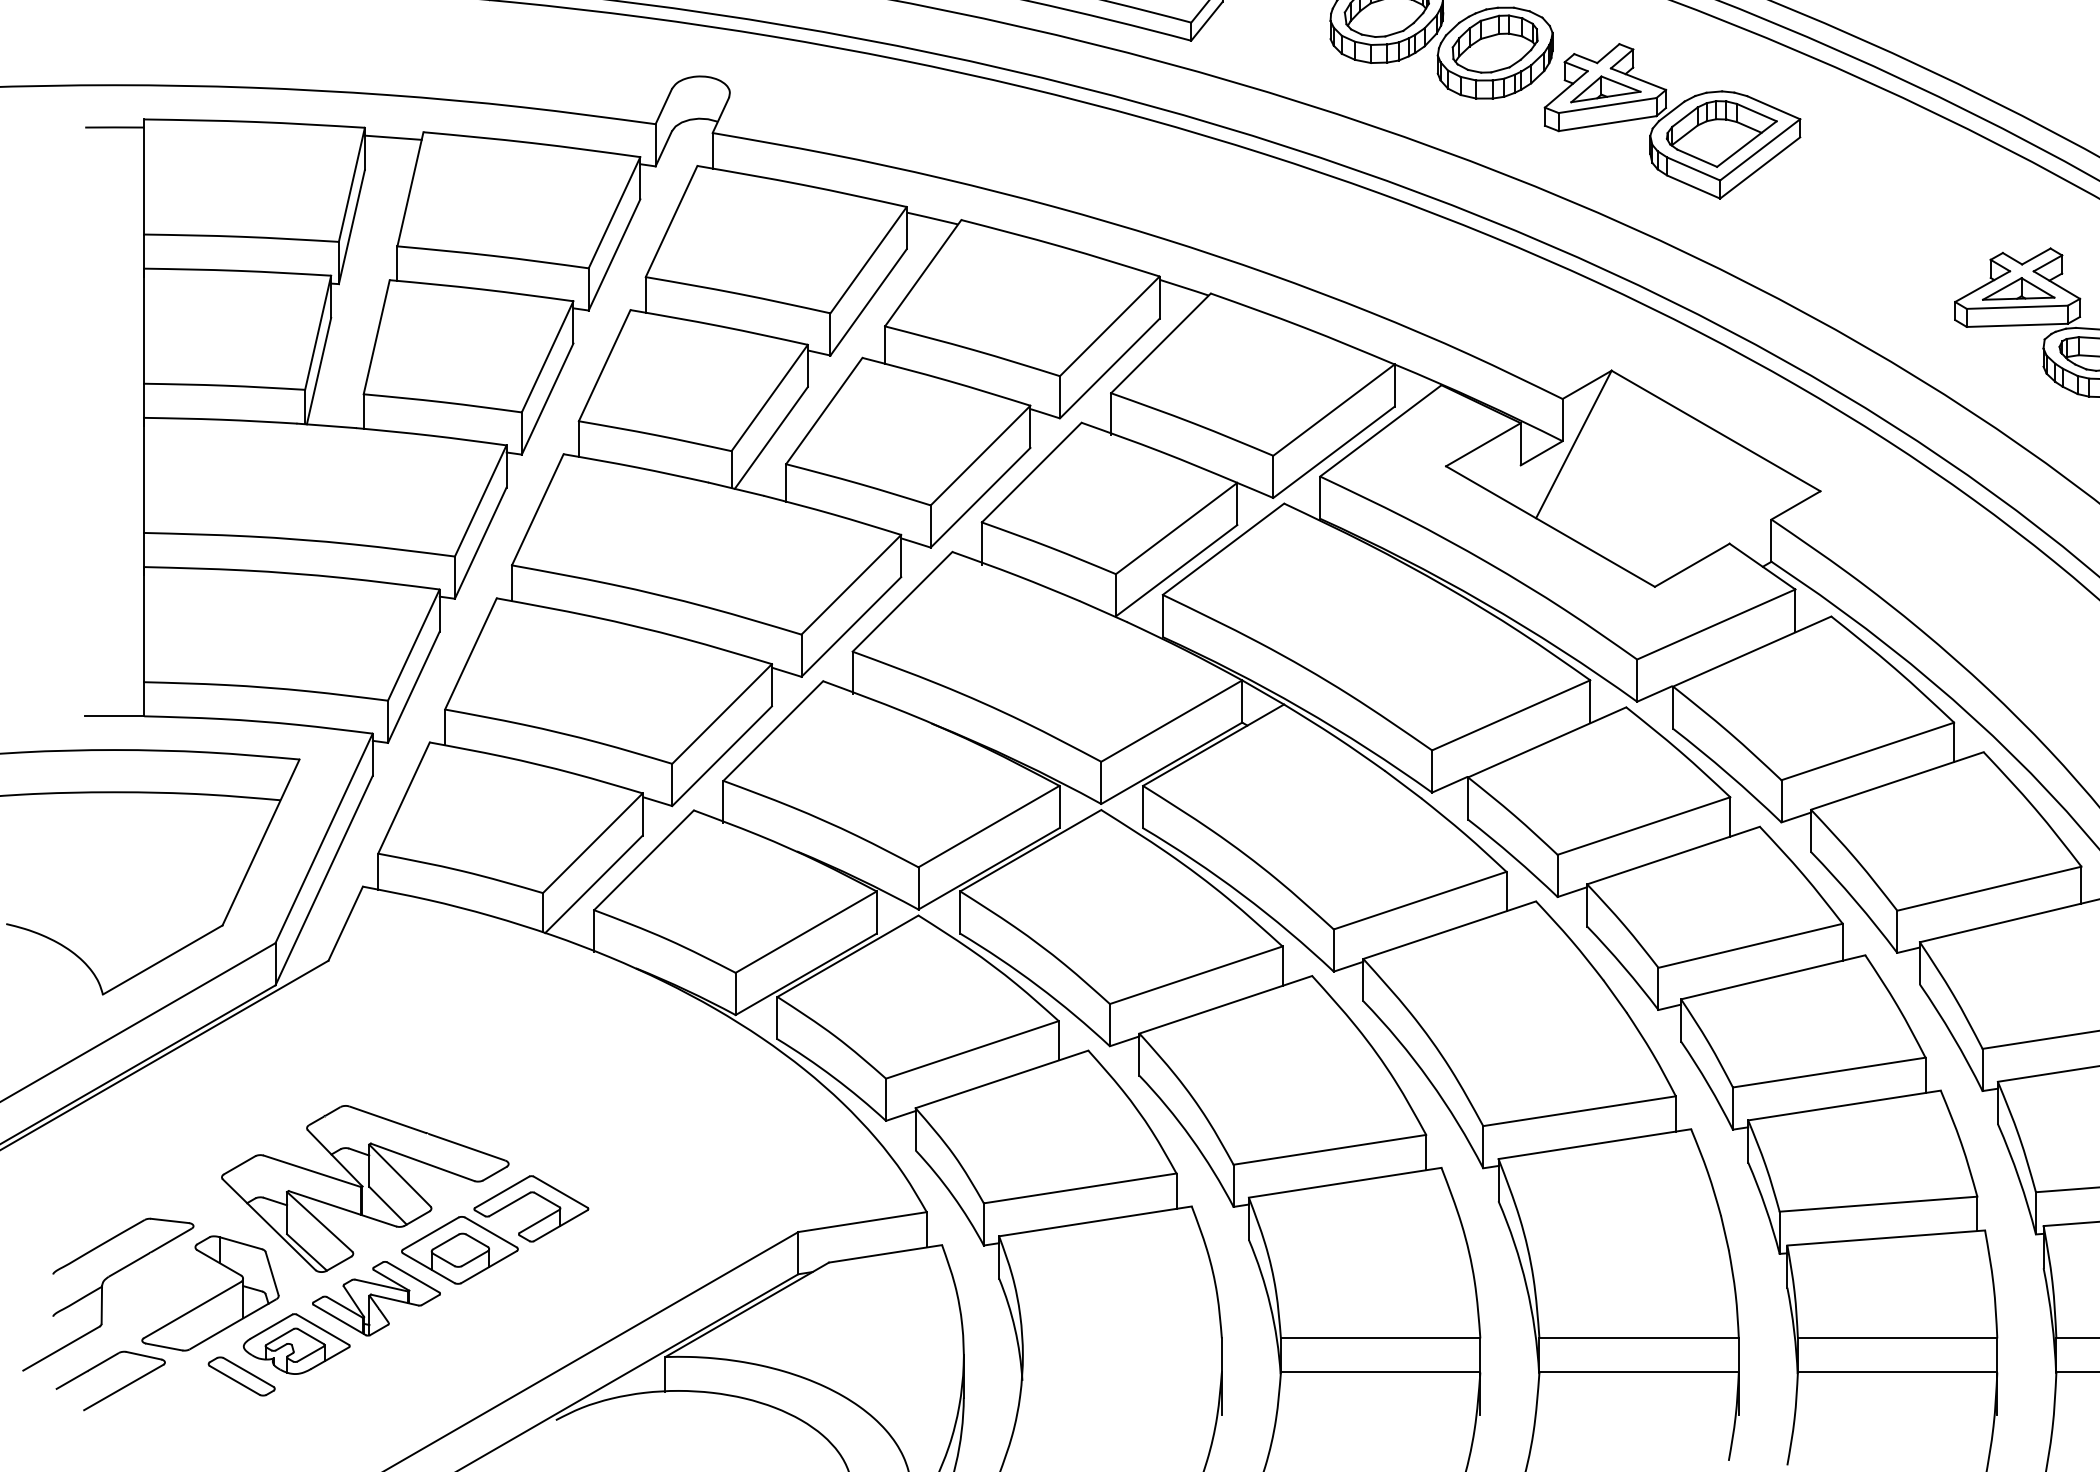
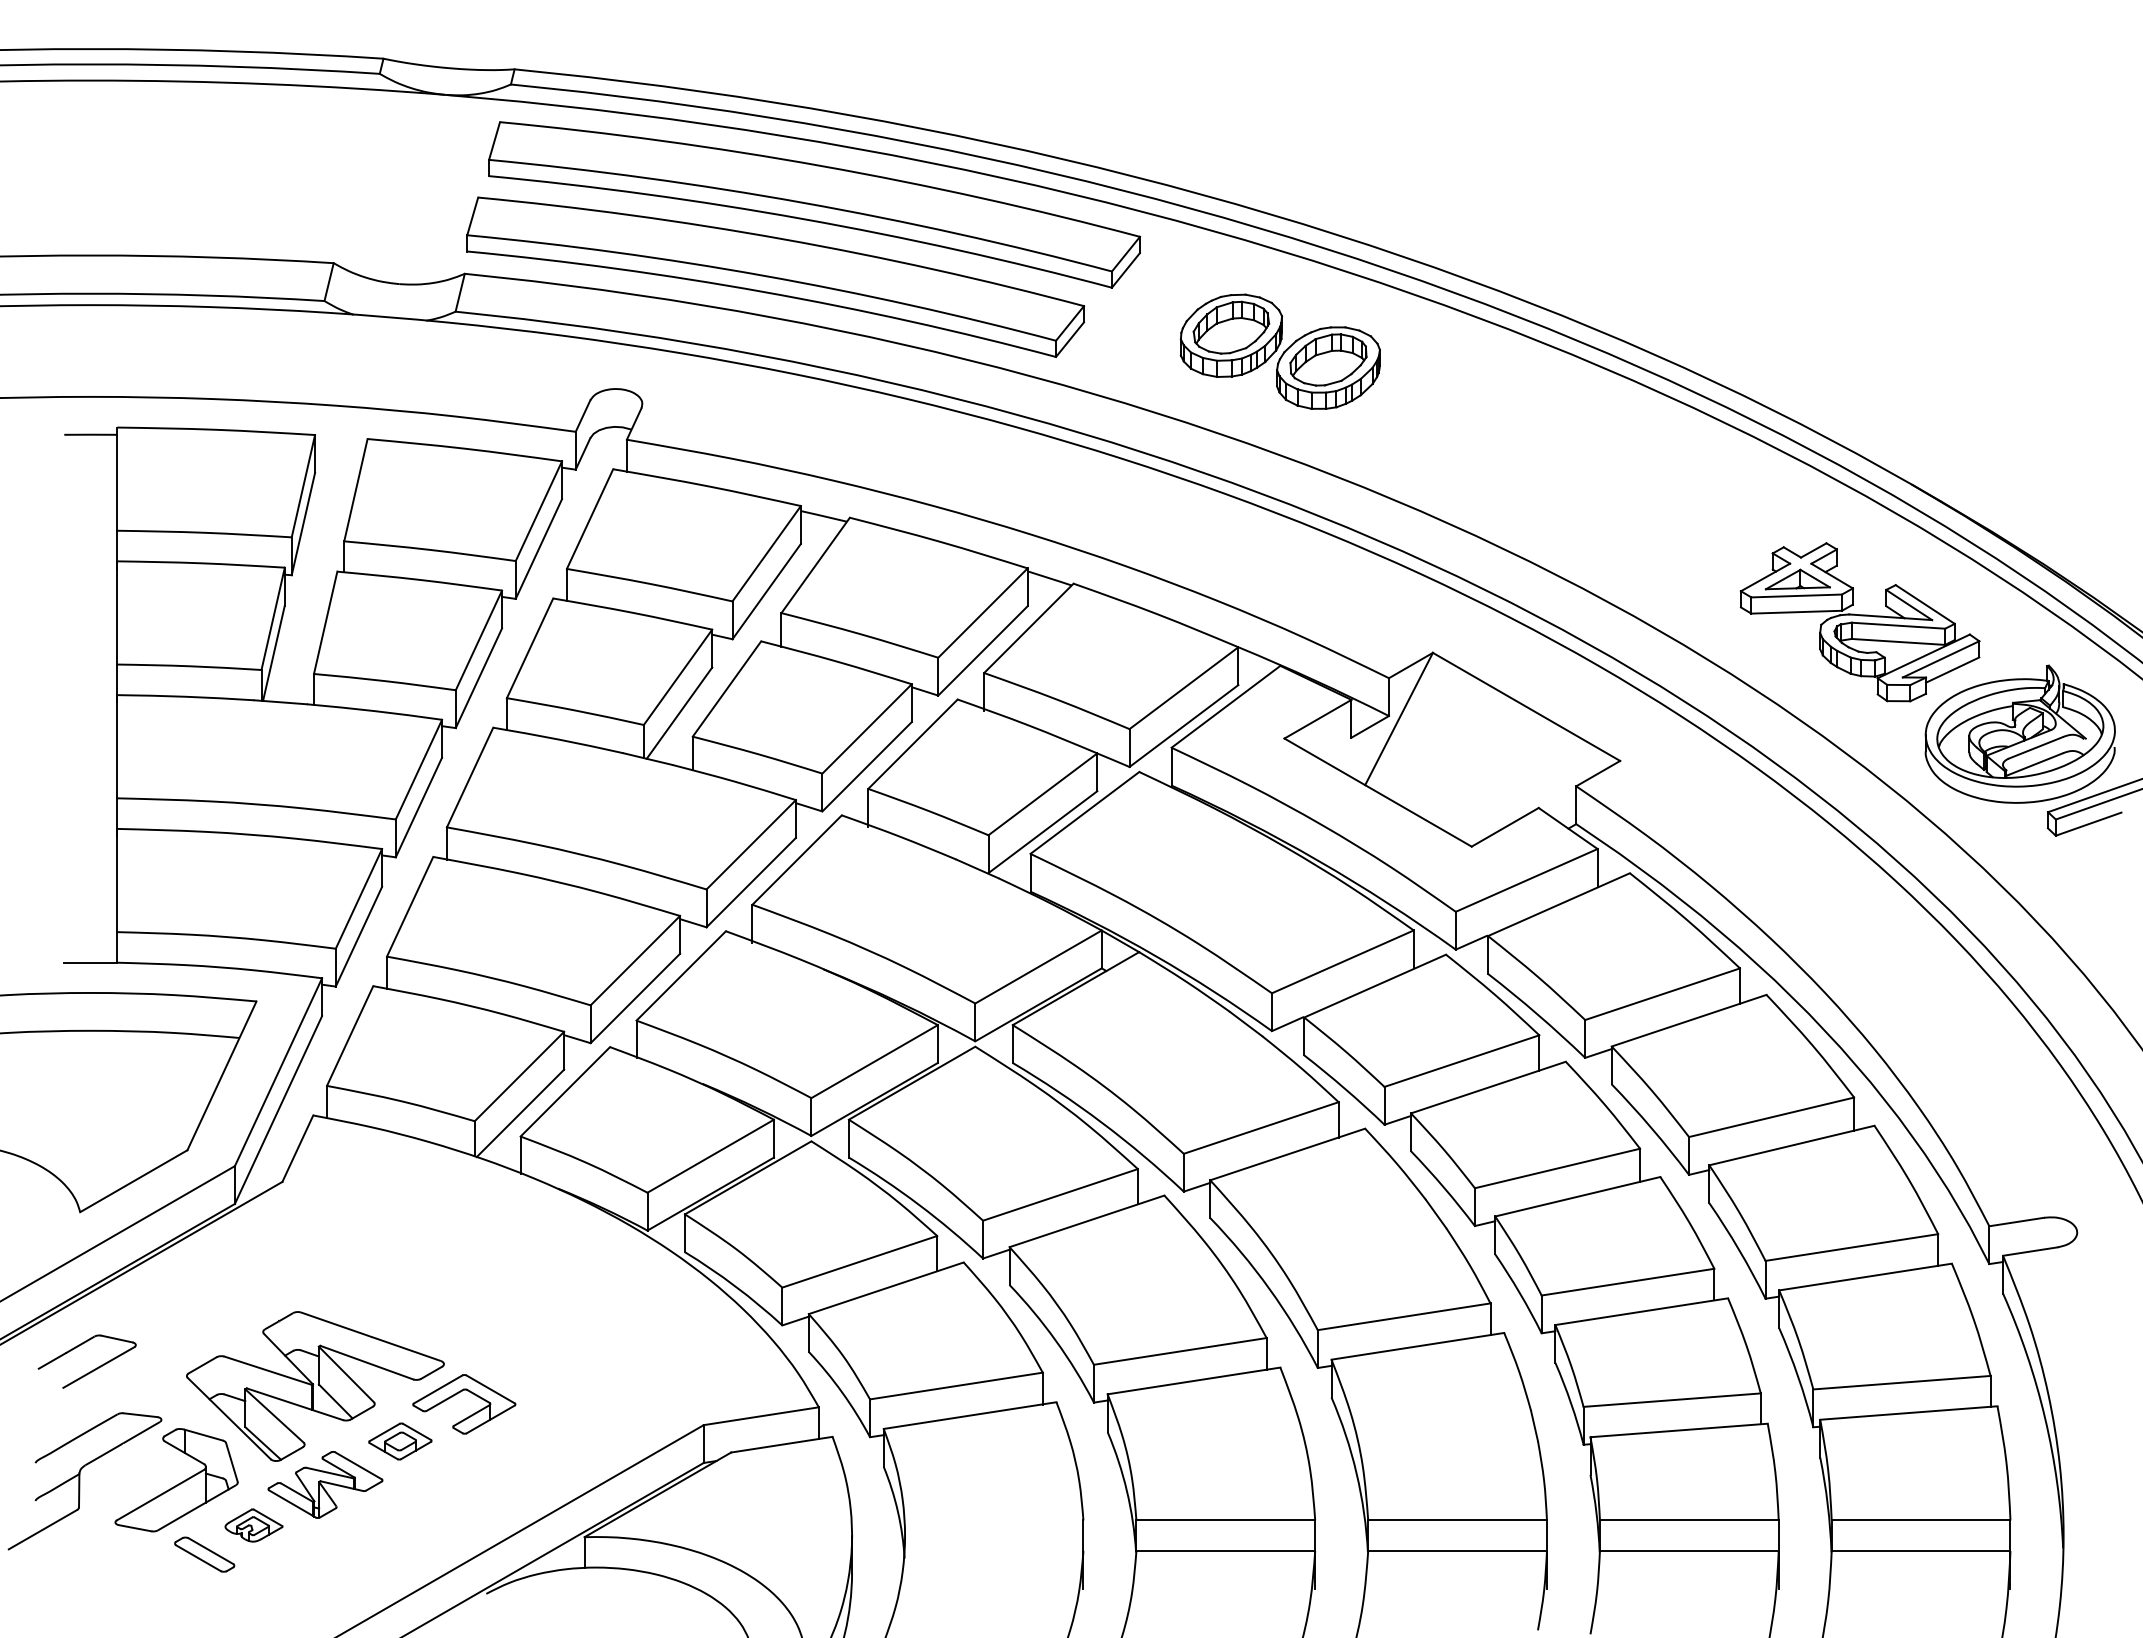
part: (1672, 121) -> (1487, 429), removed
line: (393, 137) -> (340, 443), removed
part: (460, 1250) -> (400, 1441), size x0.6
part: (296, 1343) -> (253, 1525), size x0.6
part: (115, 1390) -> (91, 1370), moved

